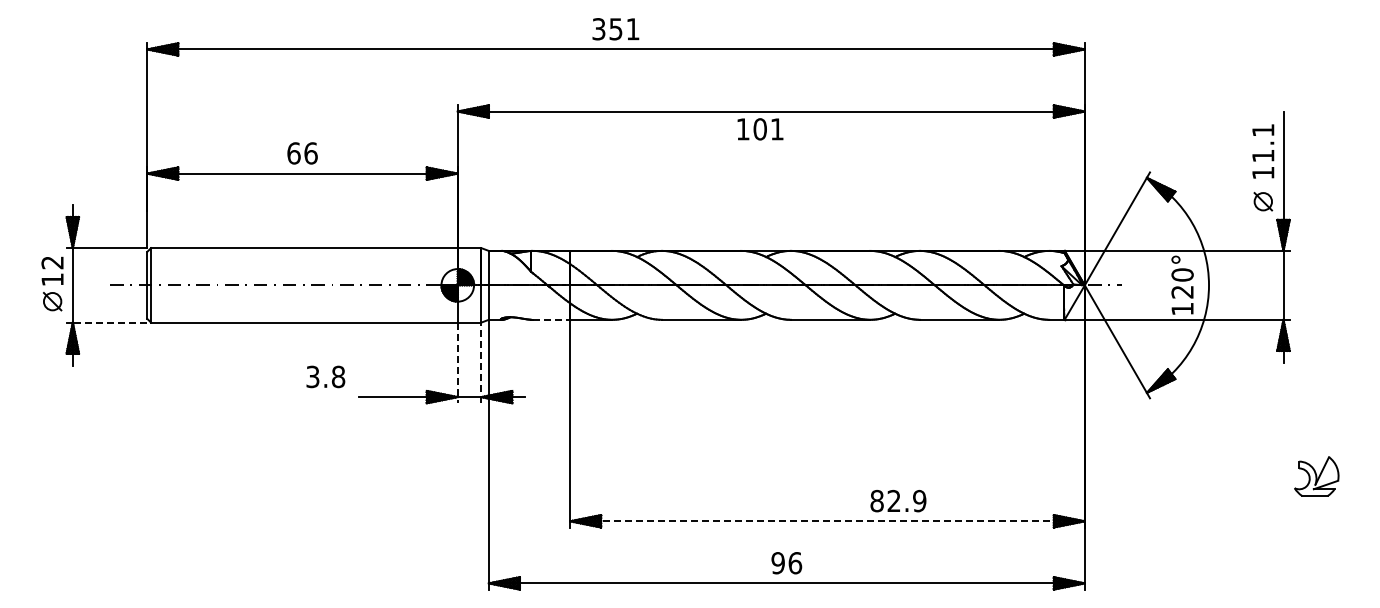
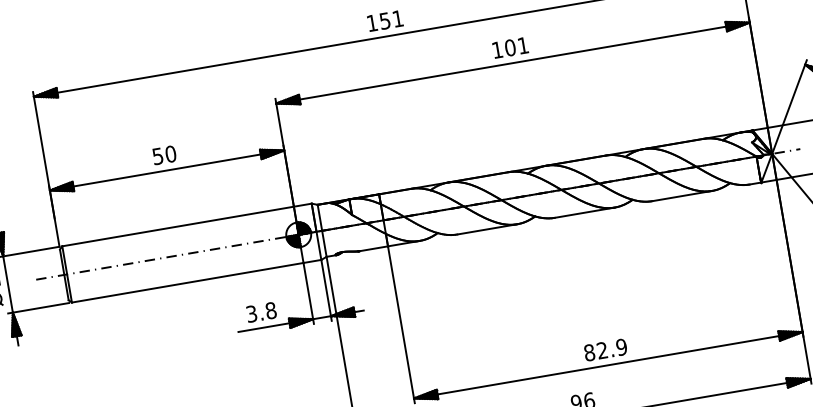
text: (598, 29) -> (371, 23), 351 -> 151
text: (760, 129) -> (510, 47), moved
text: (302, 153) -> (164, 155), 66 -> 50
line: (551, 319) -> (373, 248), dashed -> solid
line: (109, 322) -> (40, 307), dashed -> solid
line: (481, 362) -> (326, 290), dashed -> solid
line: (457, 363) -> (308, 293), dashed -> solid
text: (325, 376) -> (261, 312), moved
text: (898, 501) -> (605, 350), moved
line: (827, 521) -> (608, 365), dashed -> solid

